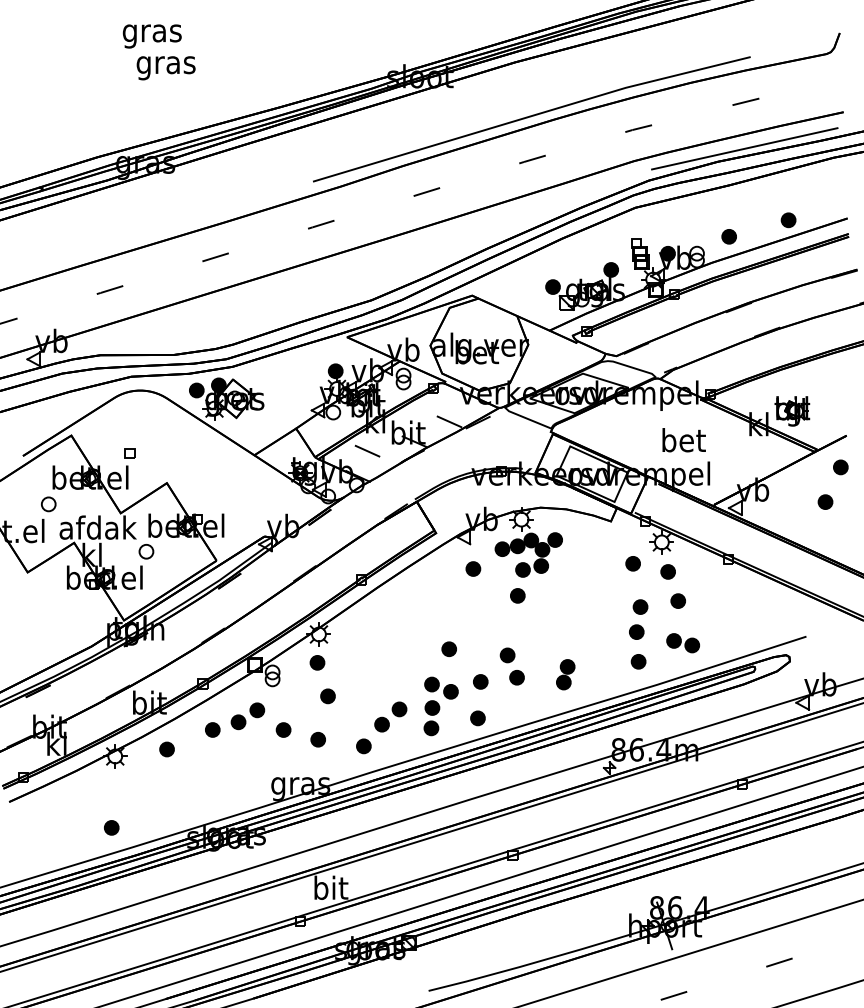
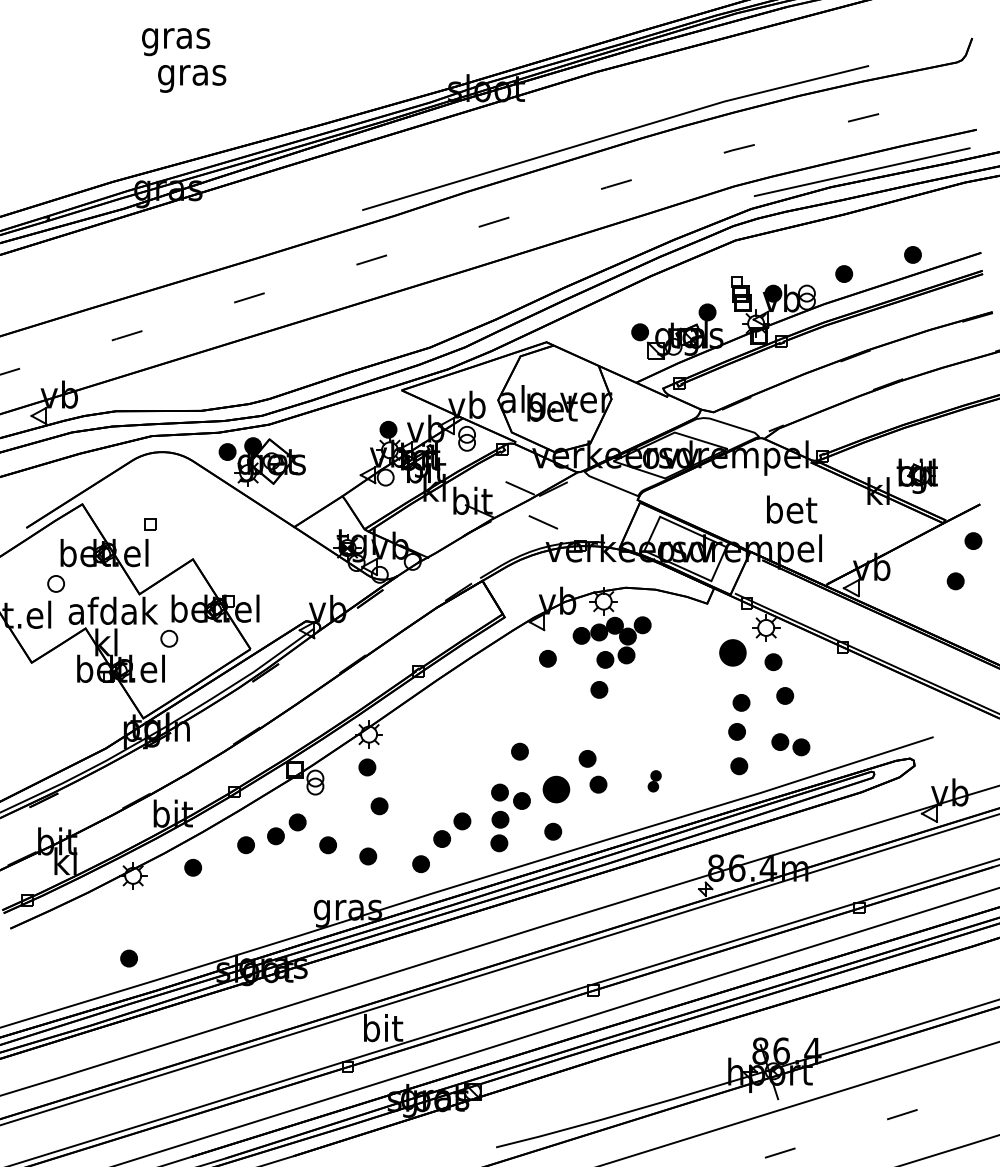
line: (367, 451) -> (543, 522), moved
part: (632, 563) -> (732, 652), size x1.6
part: (565, 674) -> (654, 781), size x0.6
part: (480, 681) -> (556, 789), size x1.6

